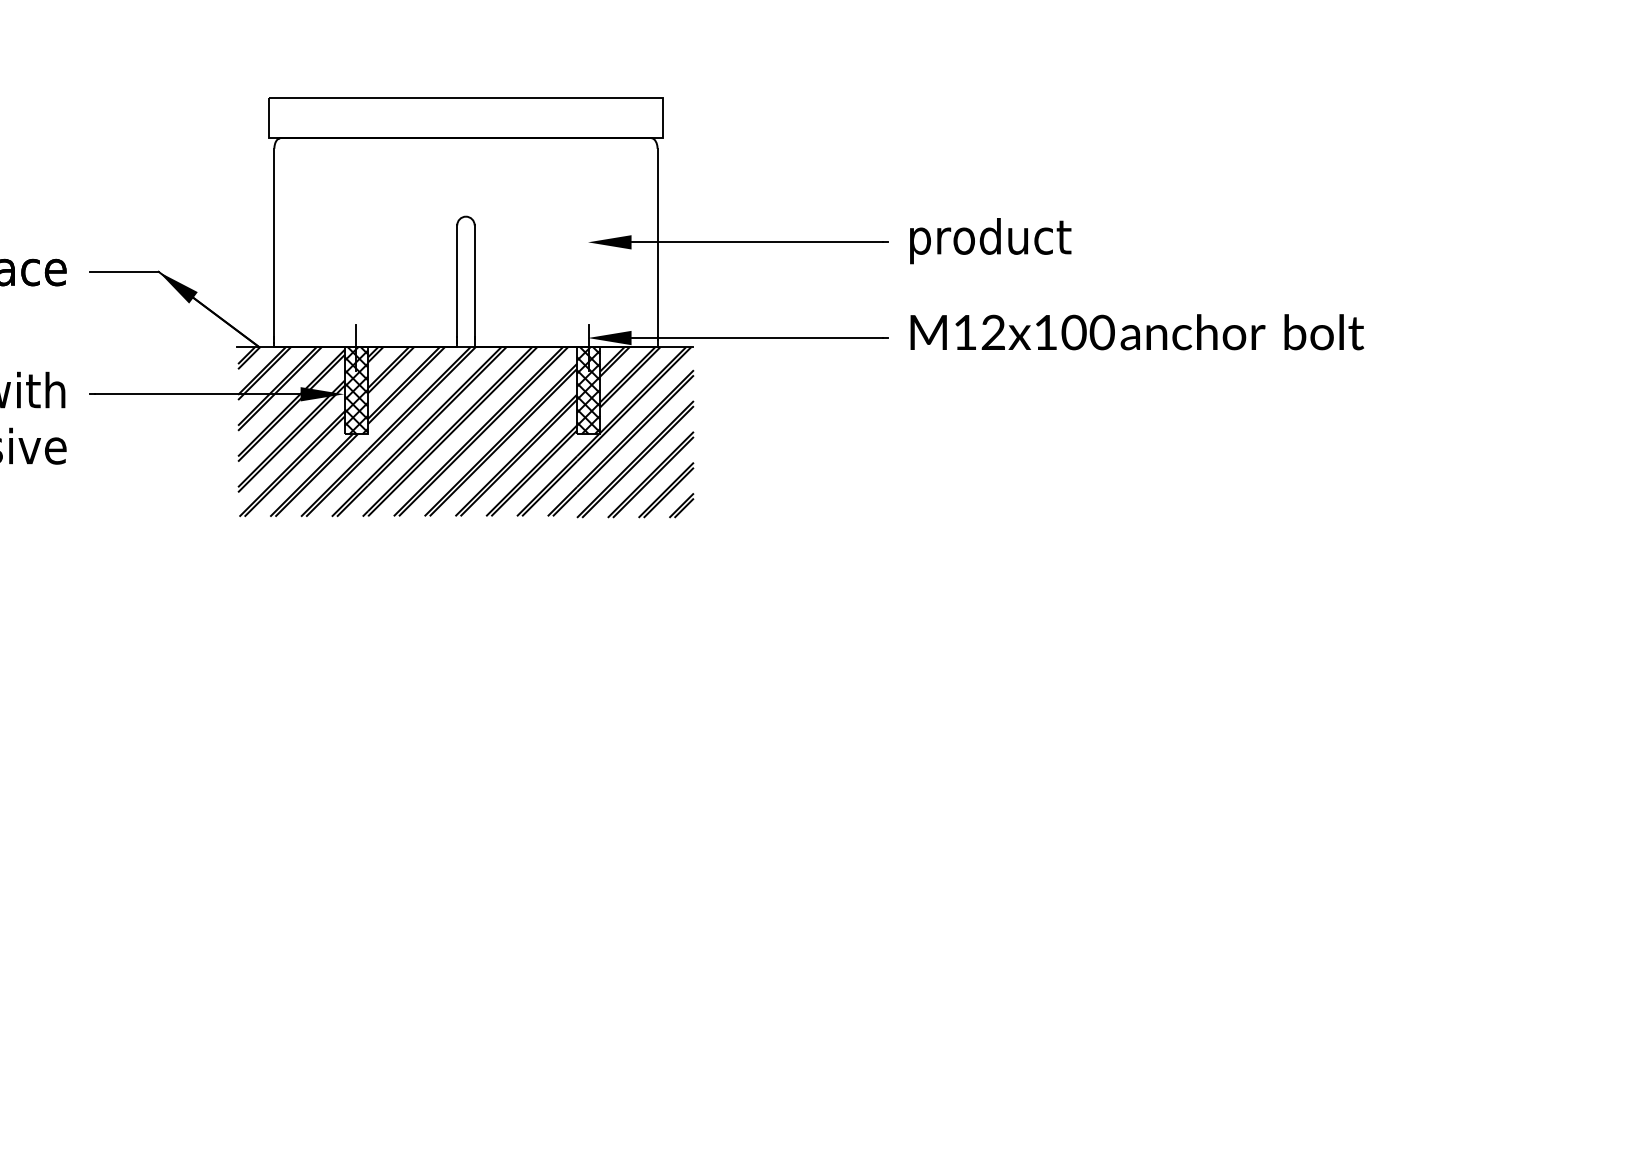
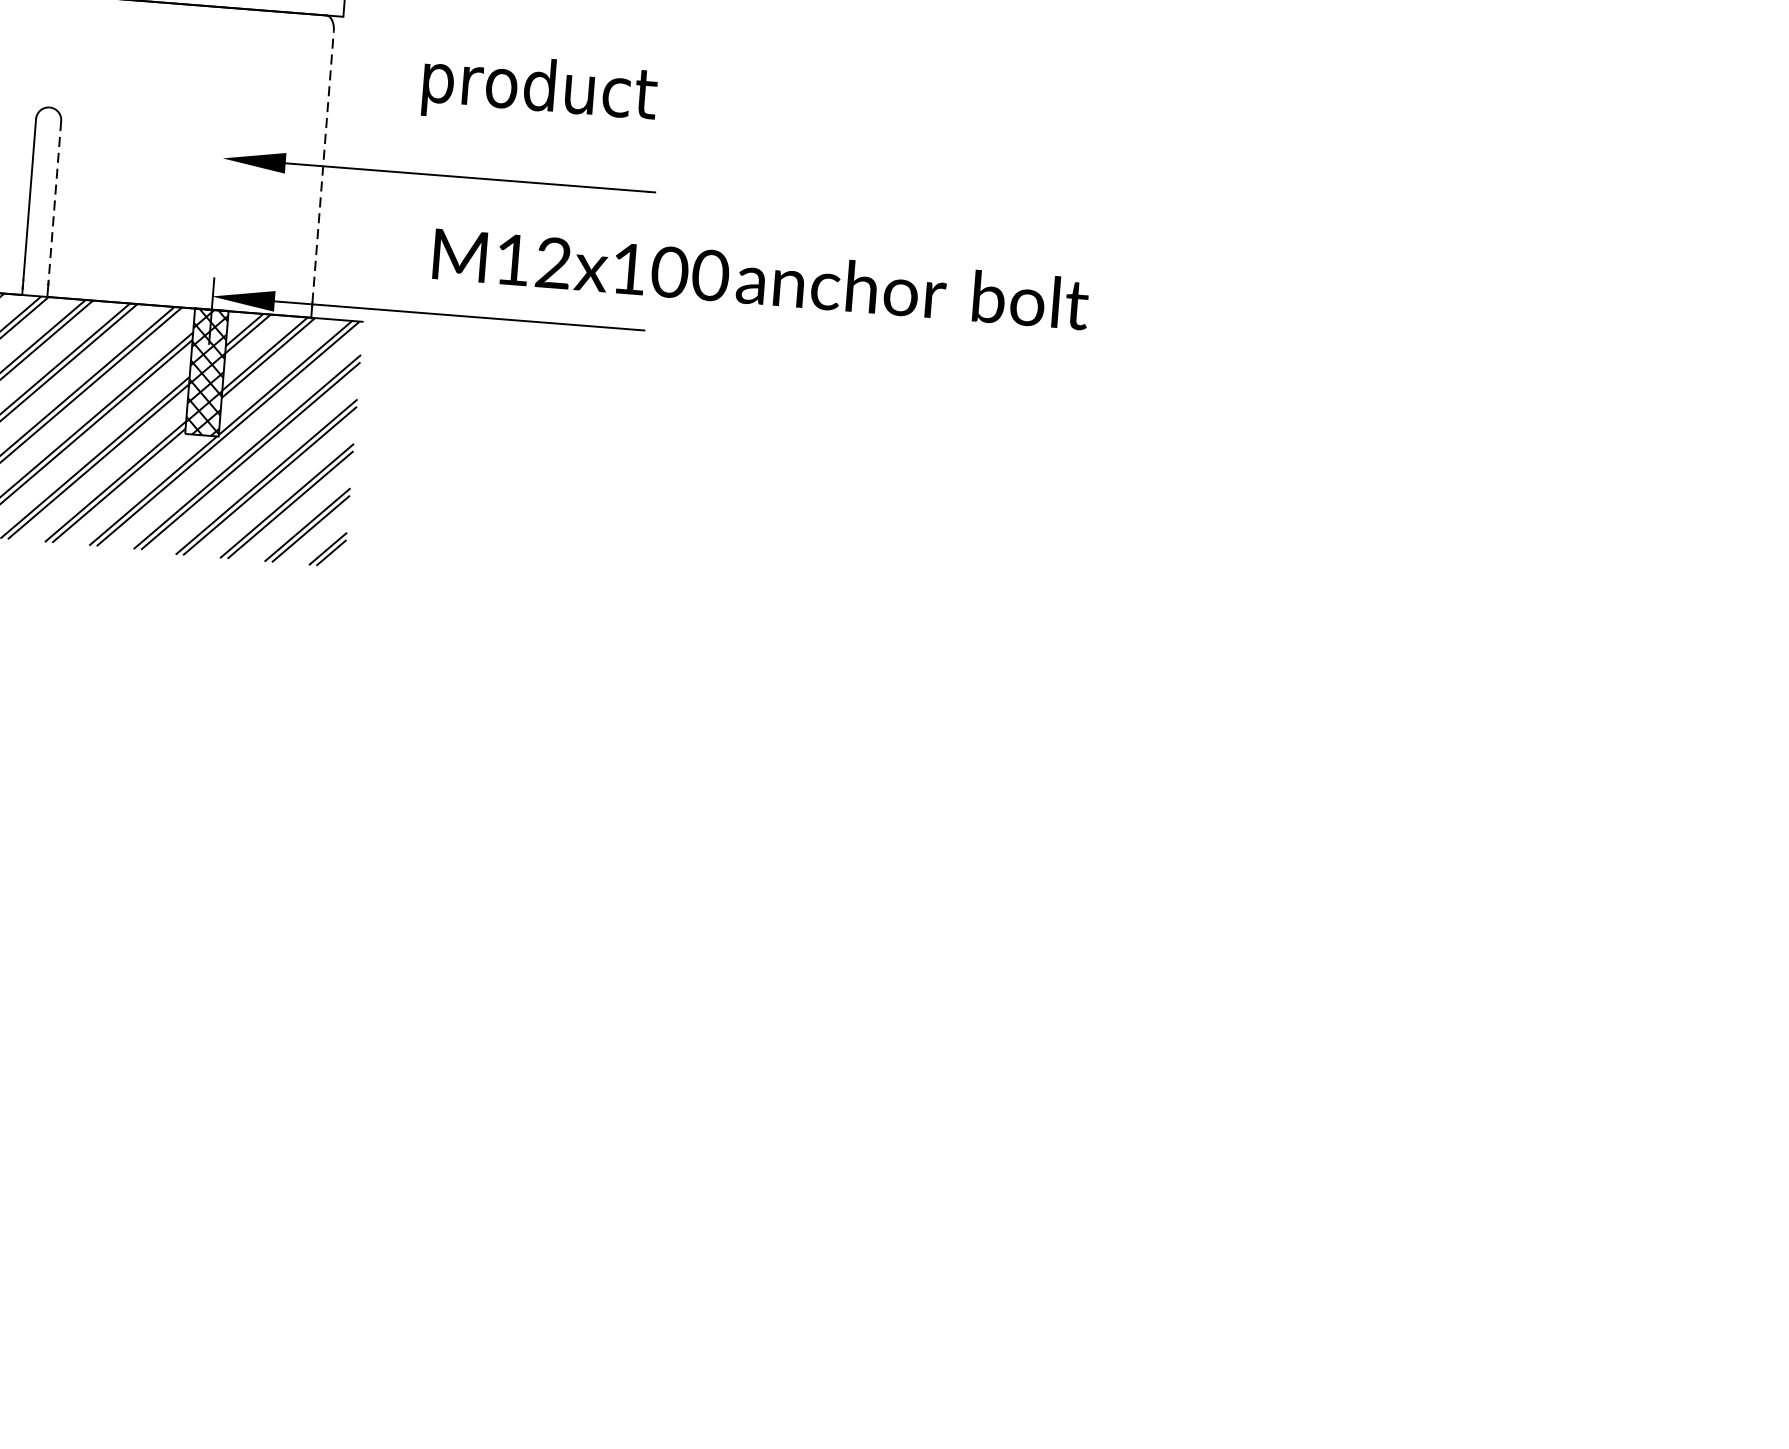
text: (990, 241) -> (539, 92), moved
line: (657, 242) -> (323, 166), solid -> dashed
line: (474, 281) -> (54, 201), solid -> dashed
text: (1136, 332) -> (759, 279), moved

